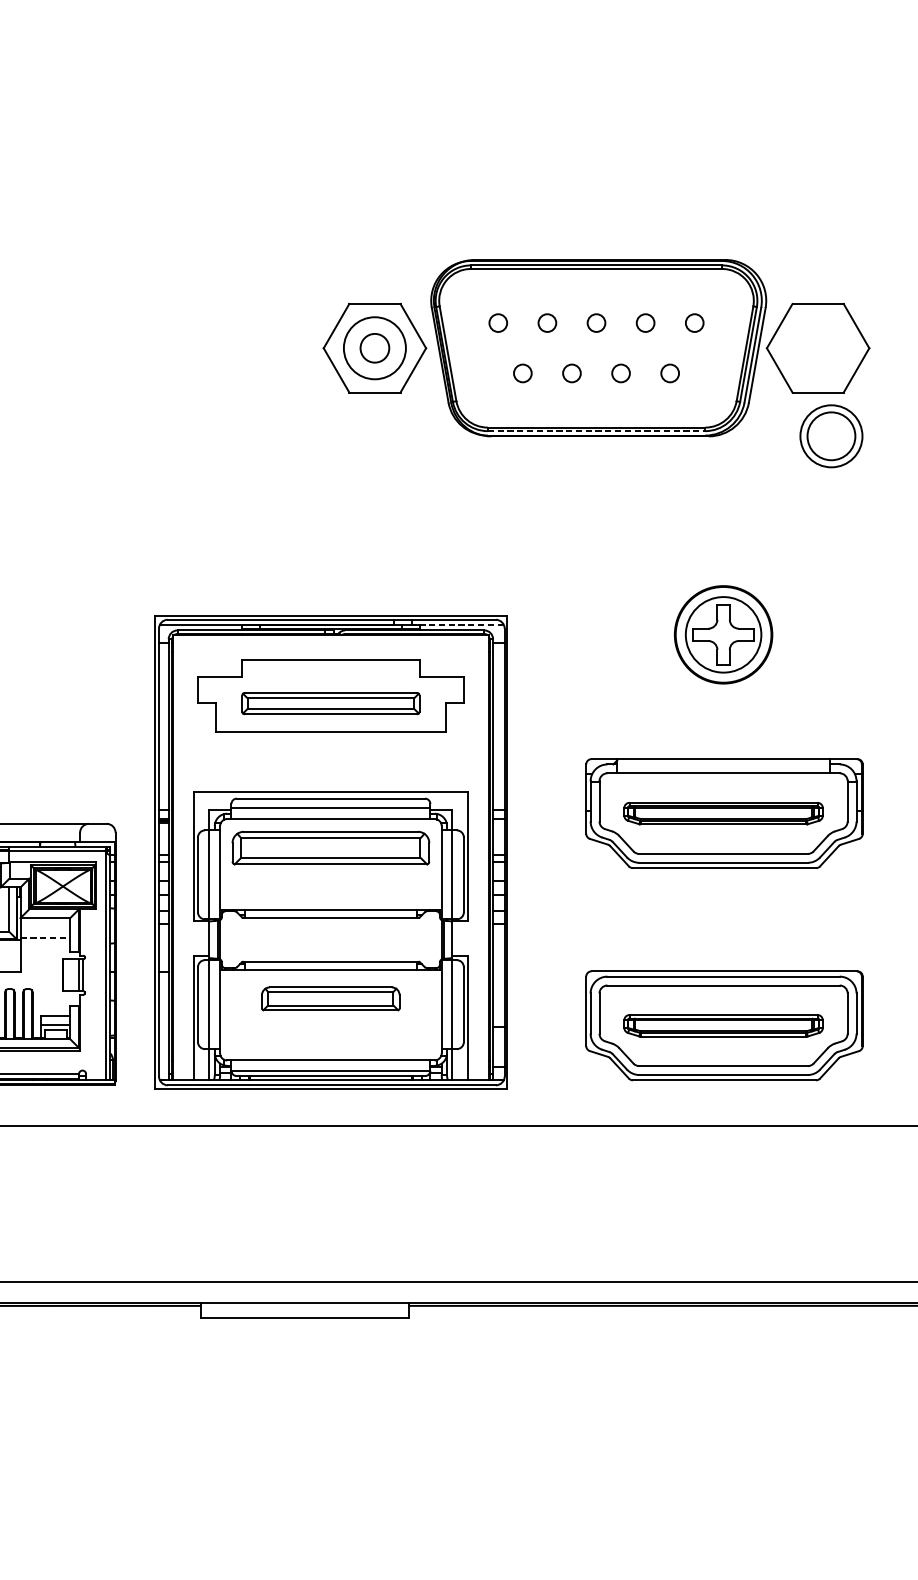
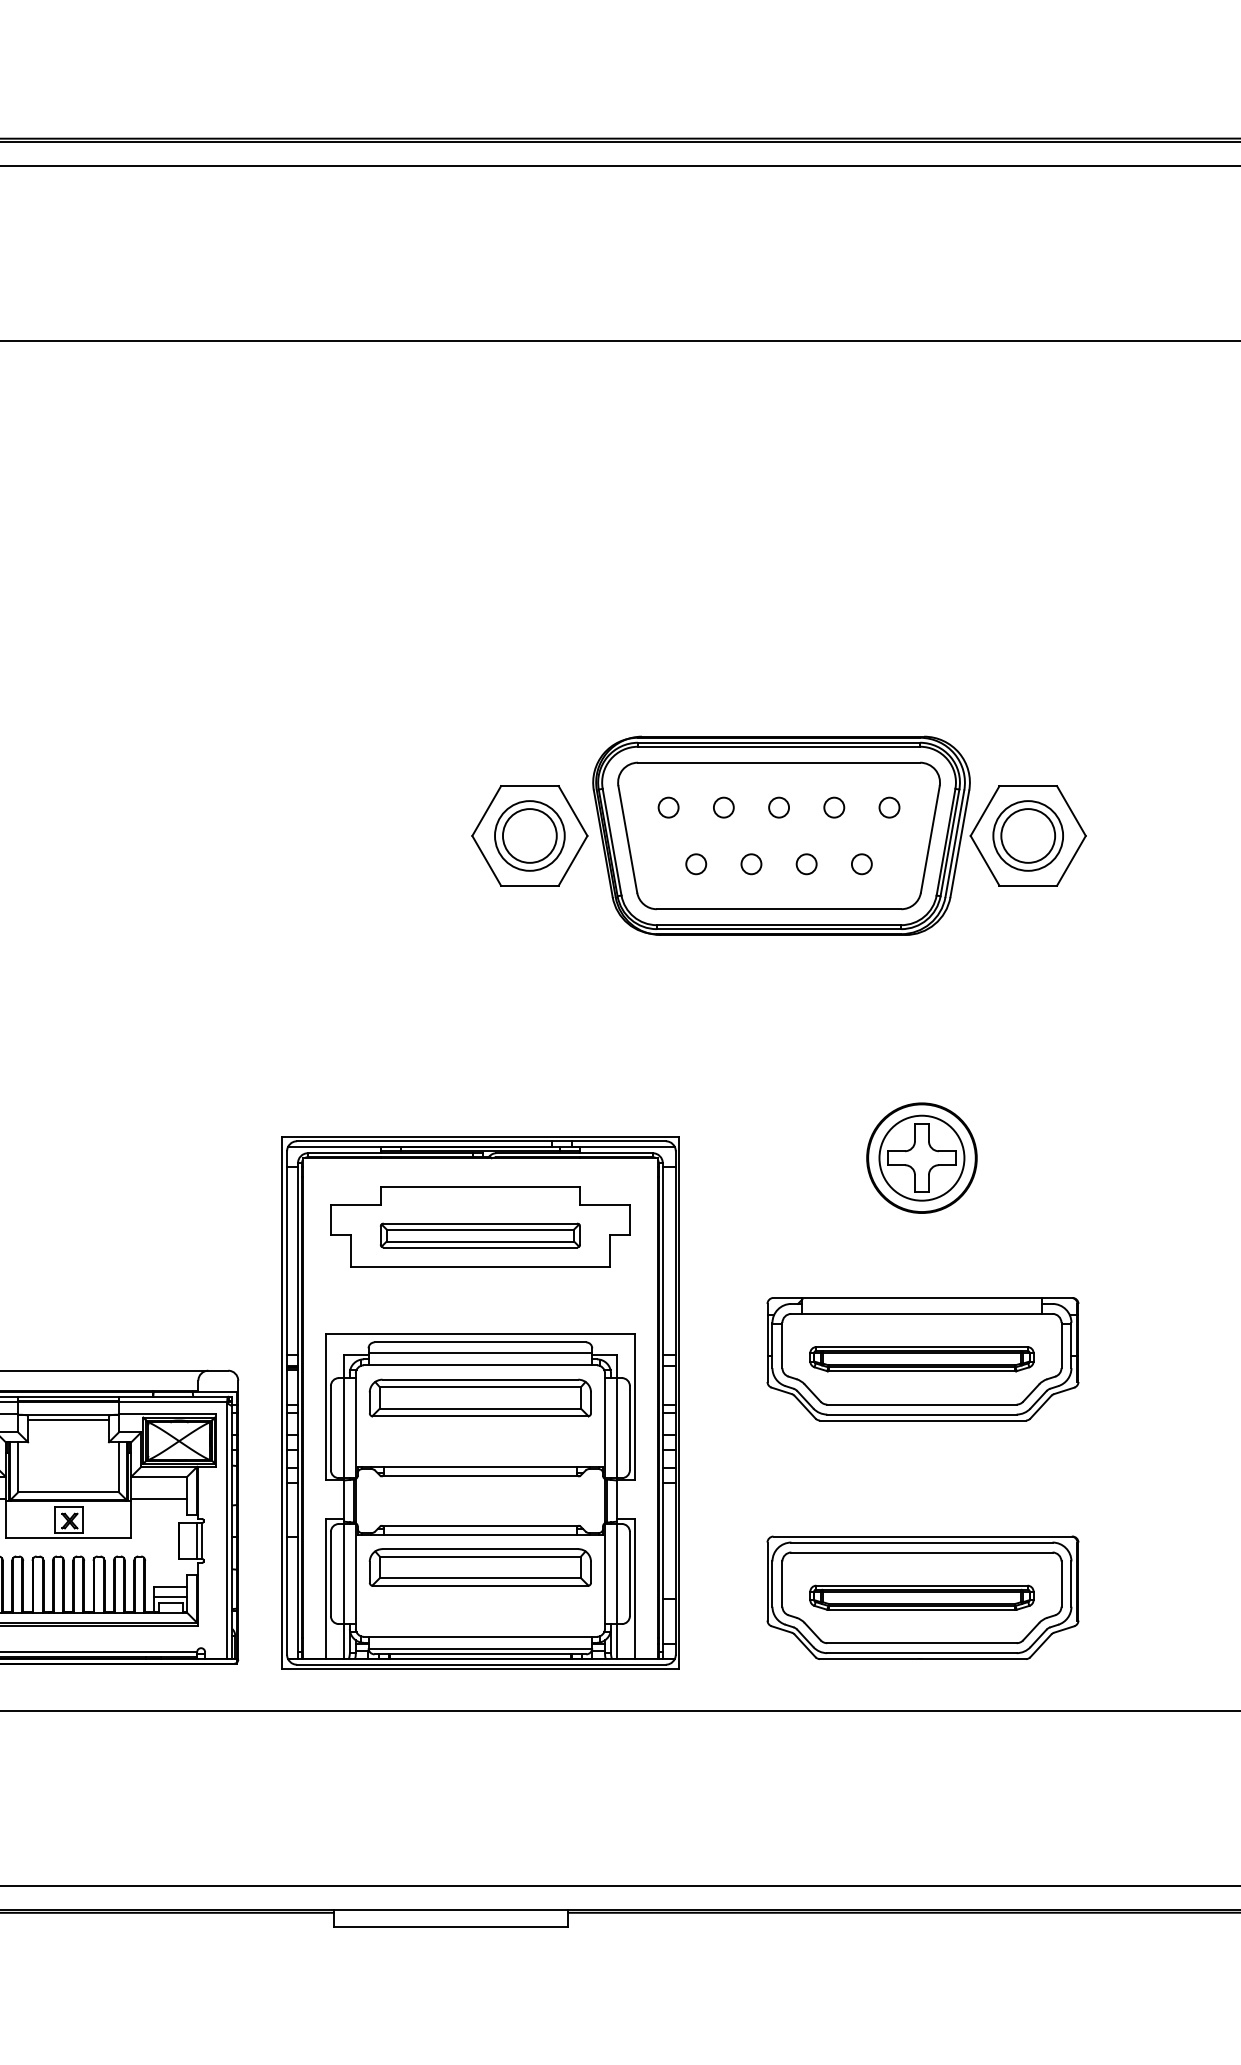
circle: (374, 347) -> (529, 835), size x1.67
part: (596, 347) -> (778, 835), added
line: (596, 431) -> (779, 929), dashed -> solid
part: (830, 435) -> (1027, 835), moved
line: (458, 625) -> (623, 1147), dashed -> solid
line: (45, 937) -> (159, 1498), dashed -> solid
part: (330, 998) -> (479, 1567), size x1.43

